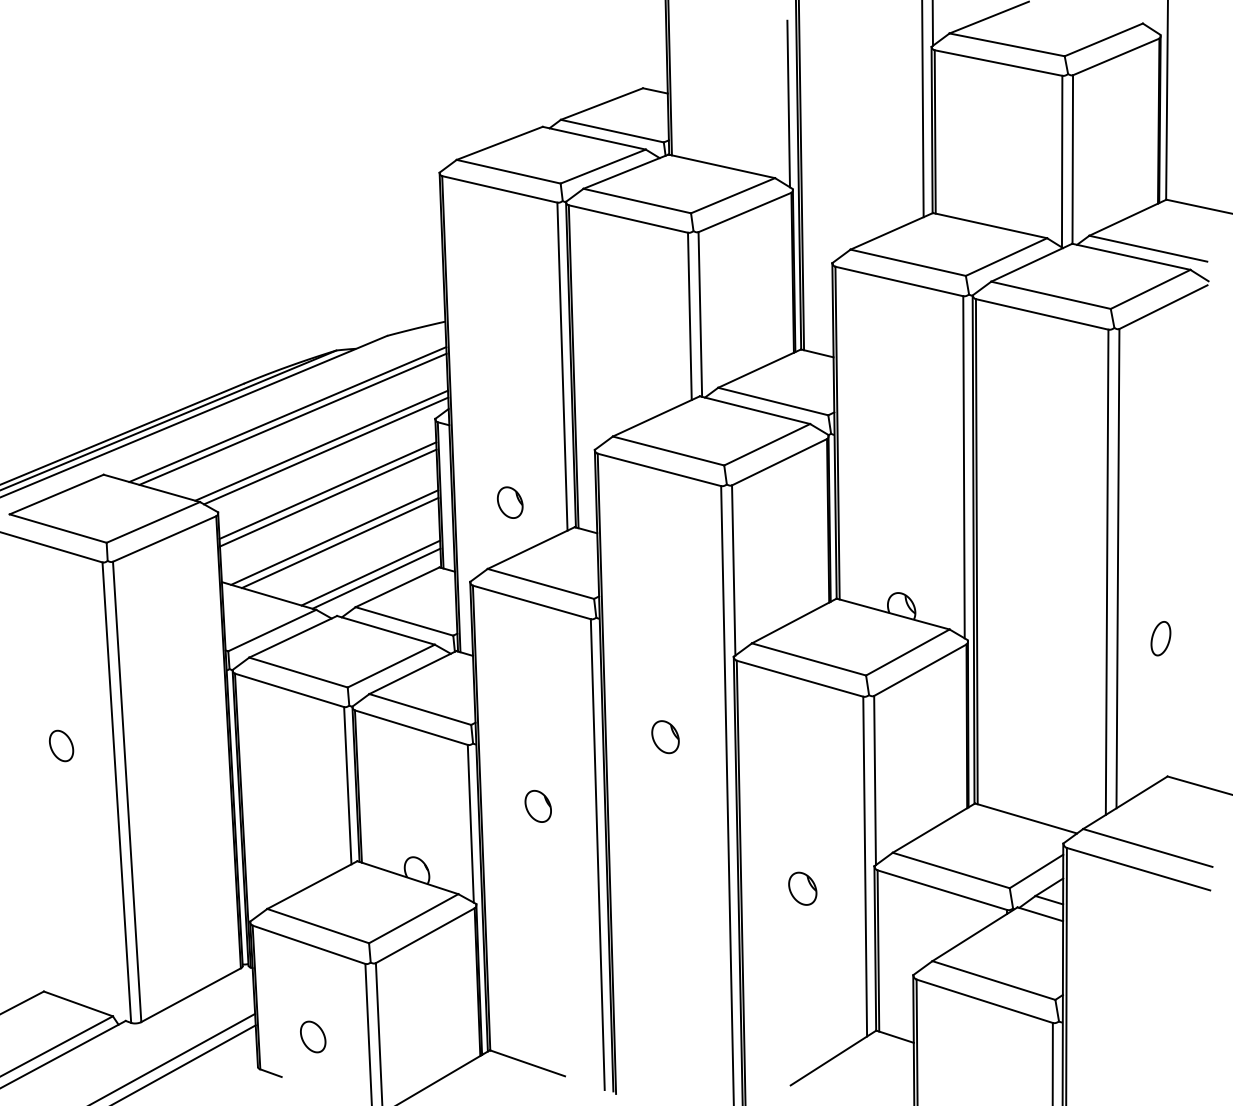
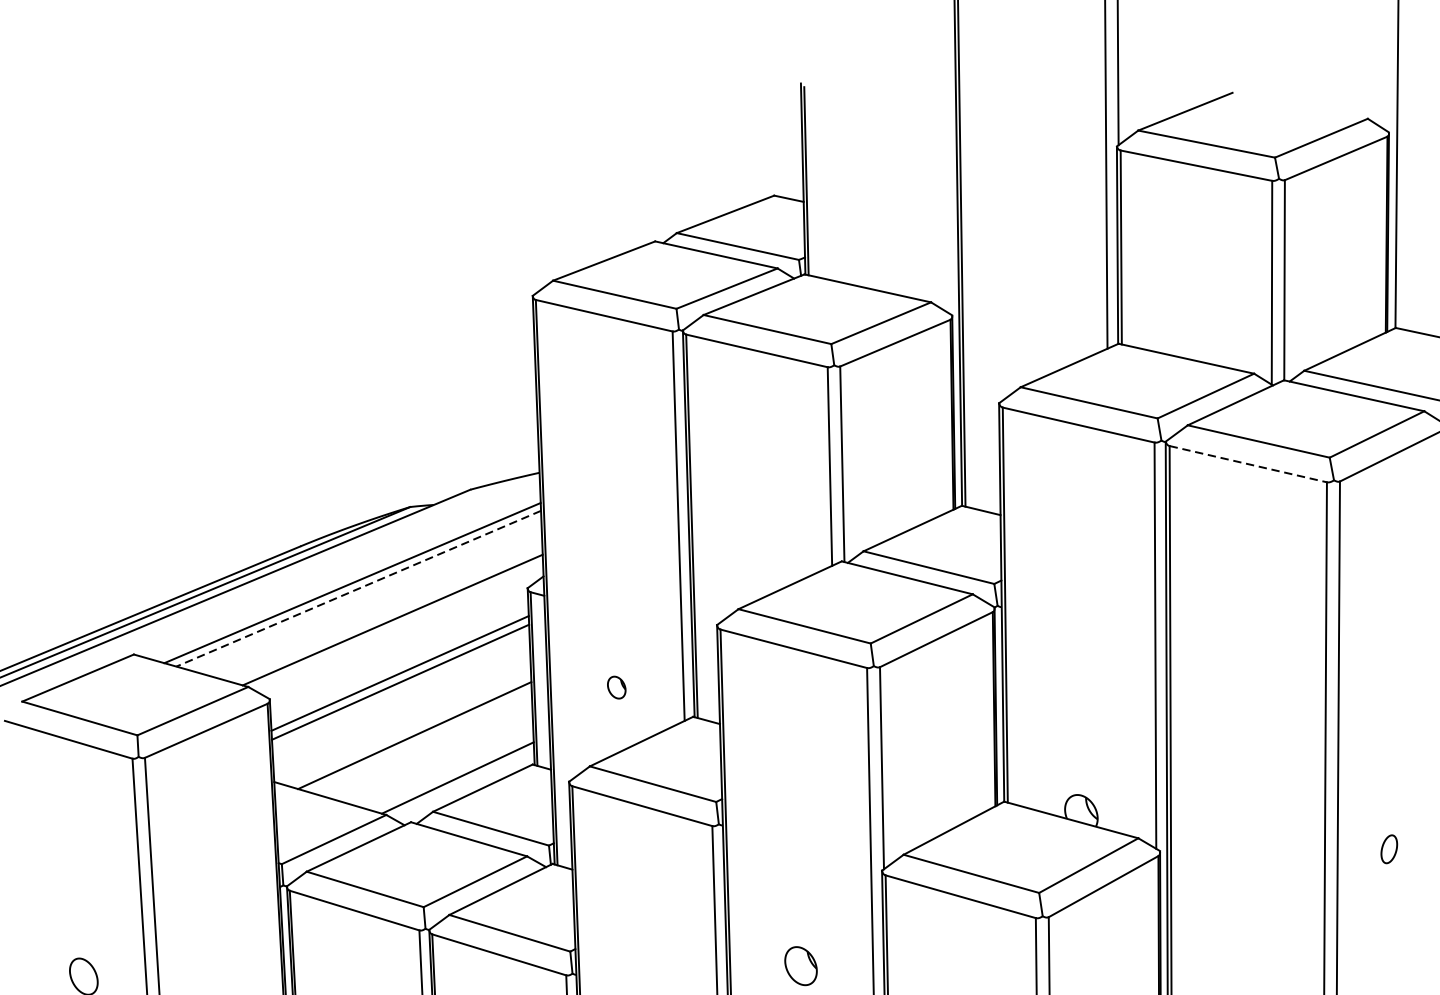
line: (788, 103) -> (947, 213), removed
line: (1042, 314) -> (1248, 464), solid -> dashed
line: (293, 419) -> (359, 588), solid -> dashed
line: (326, 450) -> (398, 625), removed
part: (510, 502) -> (616, 687), size x0.6
line: (334, 537) -> (407, 729), removed
line: (370, 572) -> (450, 770), removed
part: (1160, 638) -> (1388, 848), size x0.7

